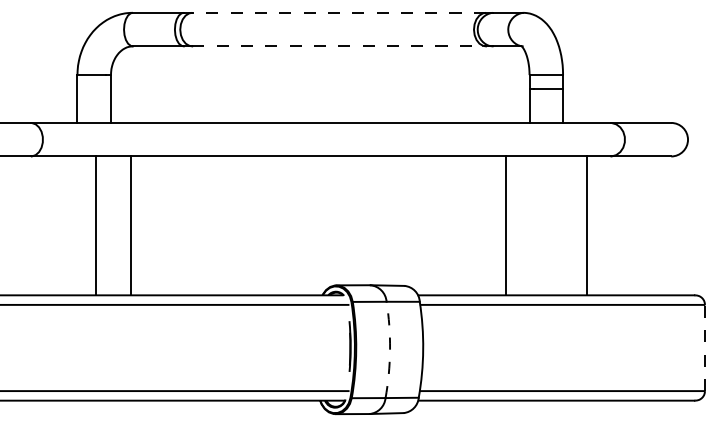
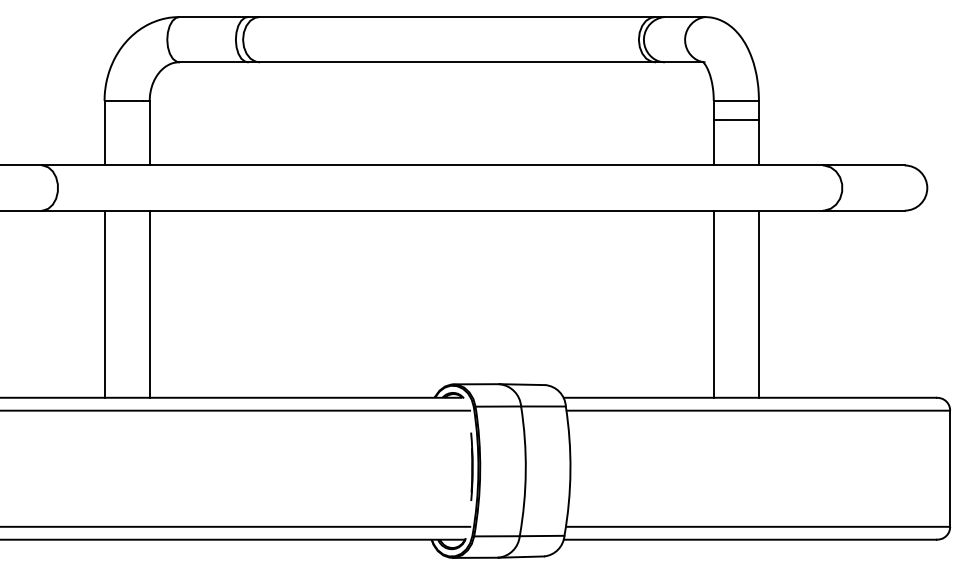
line: (339, 12) -> (457, 16), dashed -> solid
line: (339, 46) -> (457, 62), dashed -> solid
line: (96, 225) -> (104, 303), moved
line: (131, 225) -> (150, 303), moved
line: (505, 225) -> (713, 303), moved
line: (587, 225) -> (759, 303), moved
line: (705, 347) -> (950, 468), dashed -> solid
arc: (390, 349) -> (526, 470), dashed -> solid

